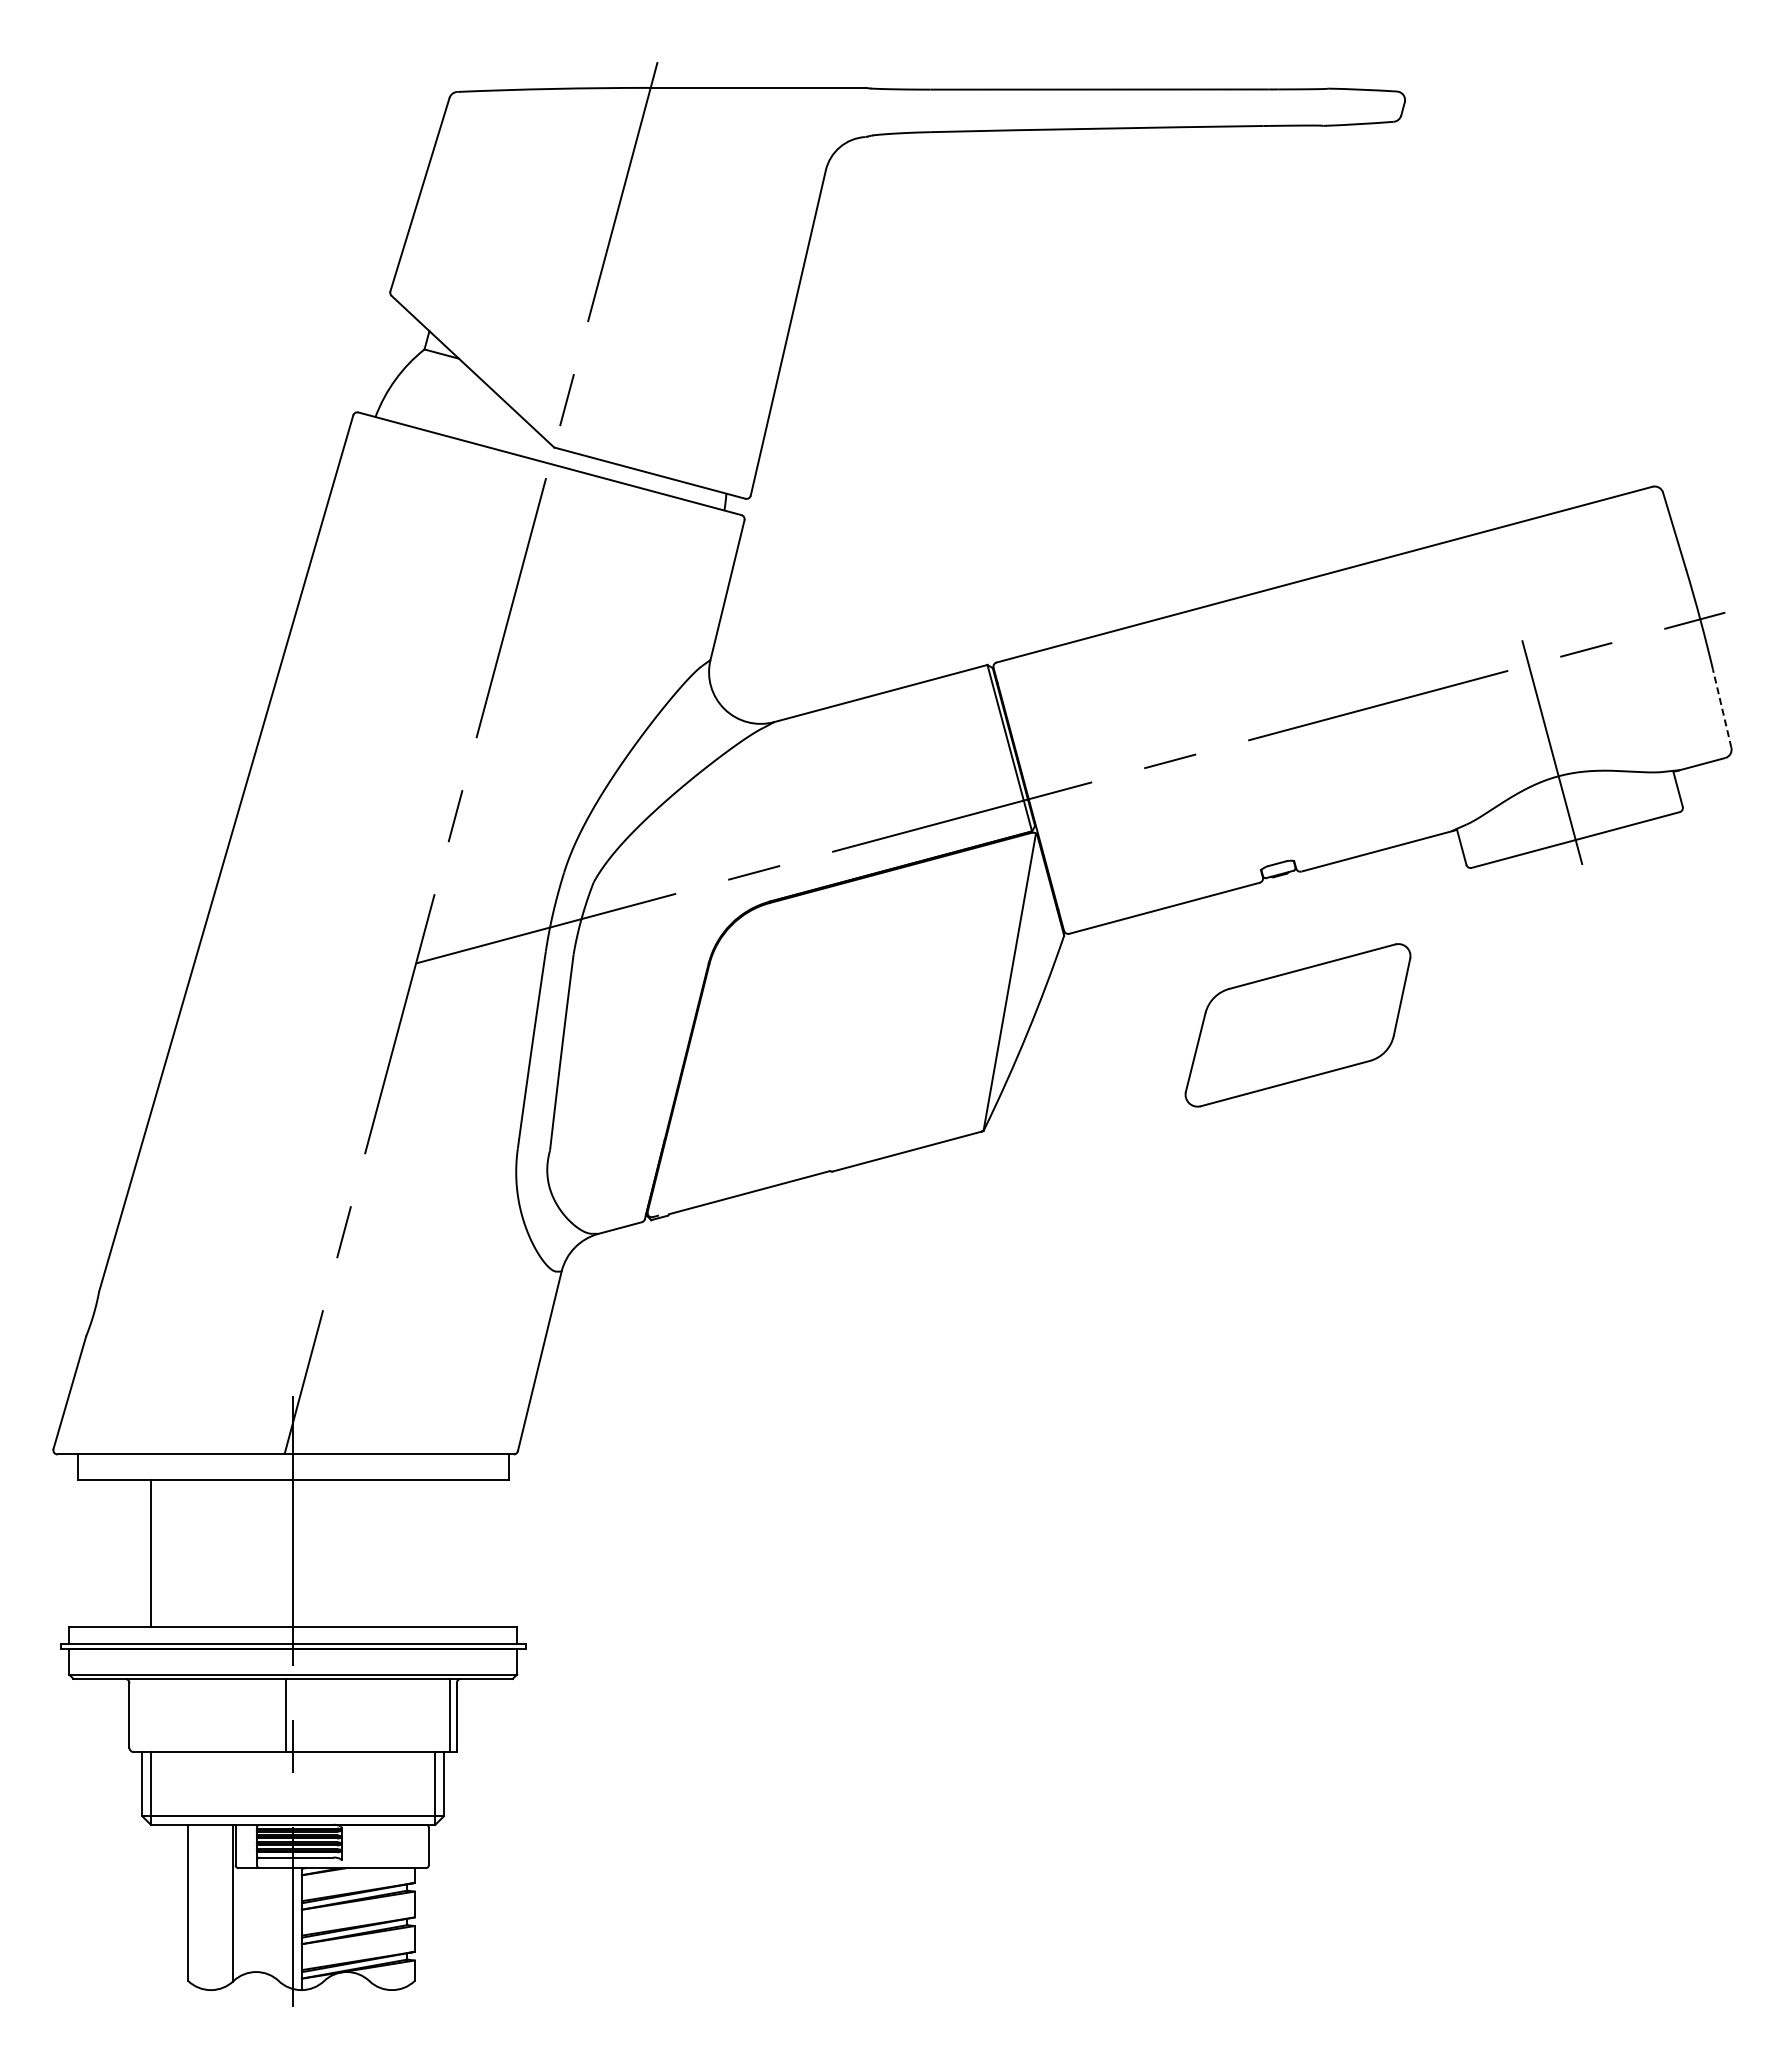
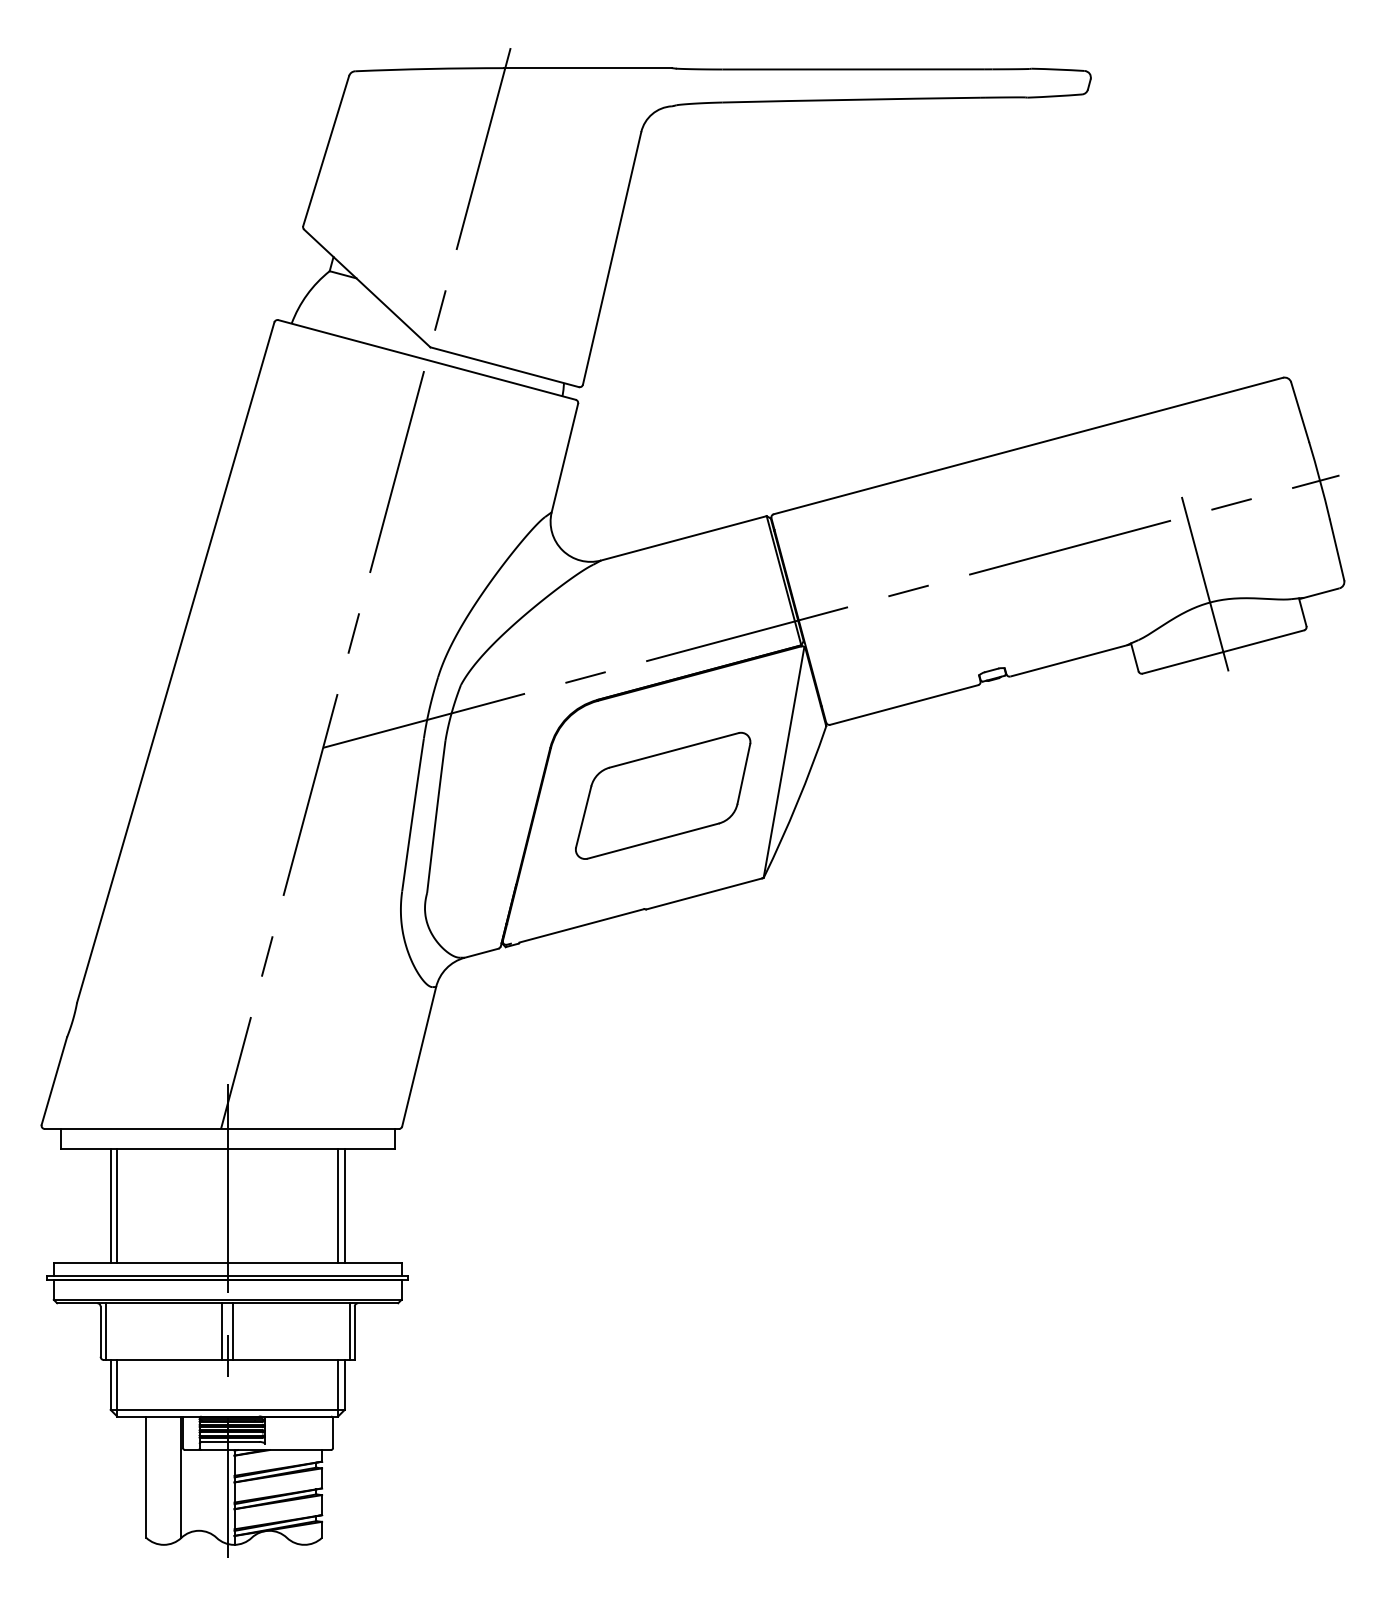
line: (1722, 708) -> (1337, 549), dashed -> solid
part: (1297, 1025) -> (662, 796), moved
line: (142, 1553) -> (110, 1205), added
line: (435, 1553) -> (338, 1205), added
line: (443, 1553) -> (344, 1205), added
line: (136, 1715) -> (106, 1331), added
line: (299, 1715) -> (232, 1331), added

